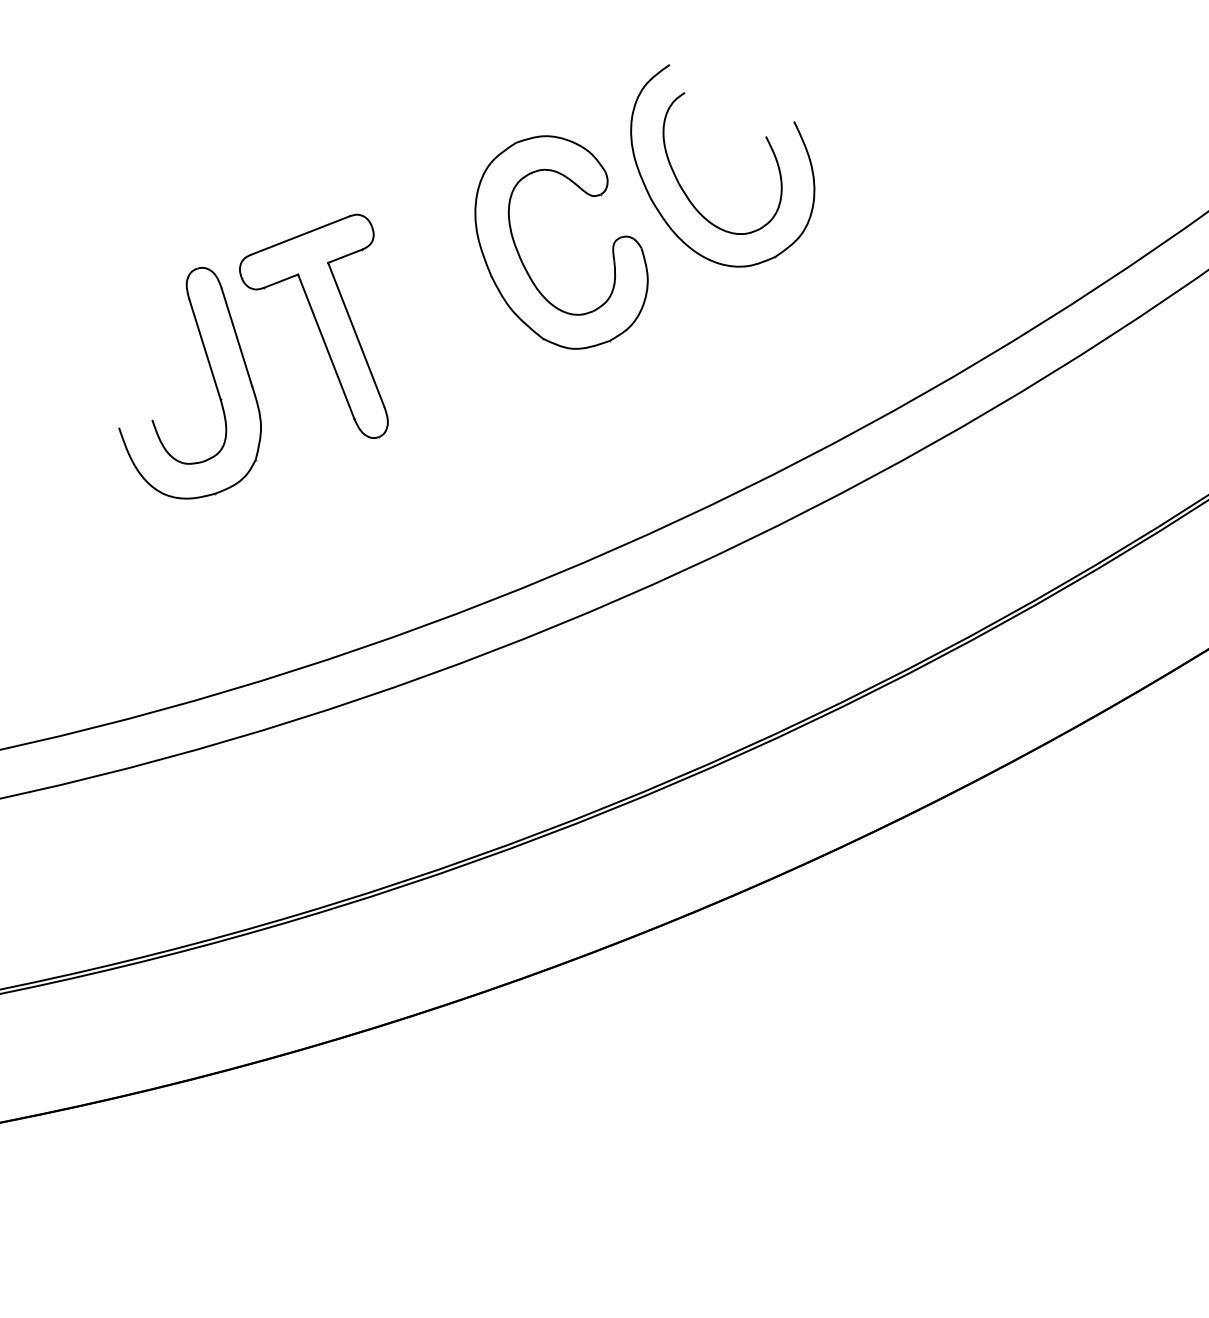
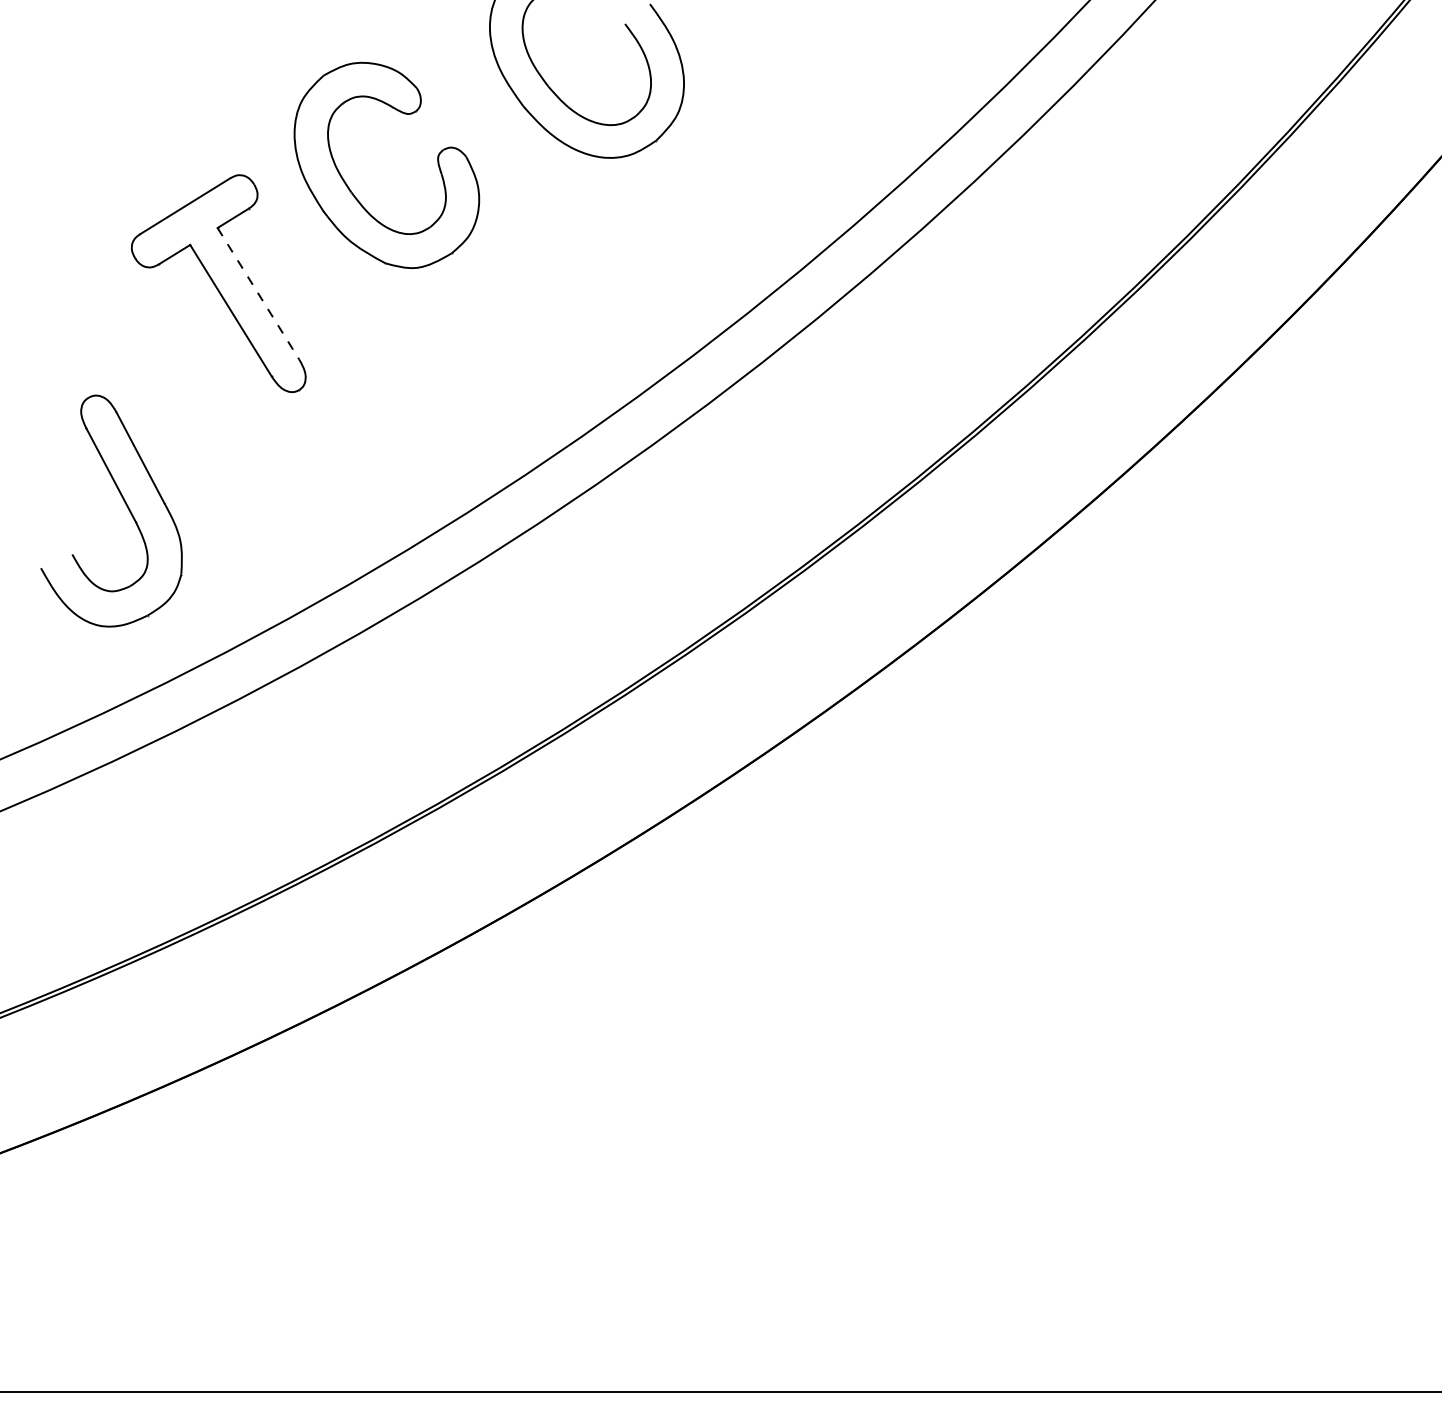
part: (522, 260) -> (351, 190), moved
line: (356, 335) -> (258, 294), solid -> dashed
part: (213, 380) -> (125, 504), moved

